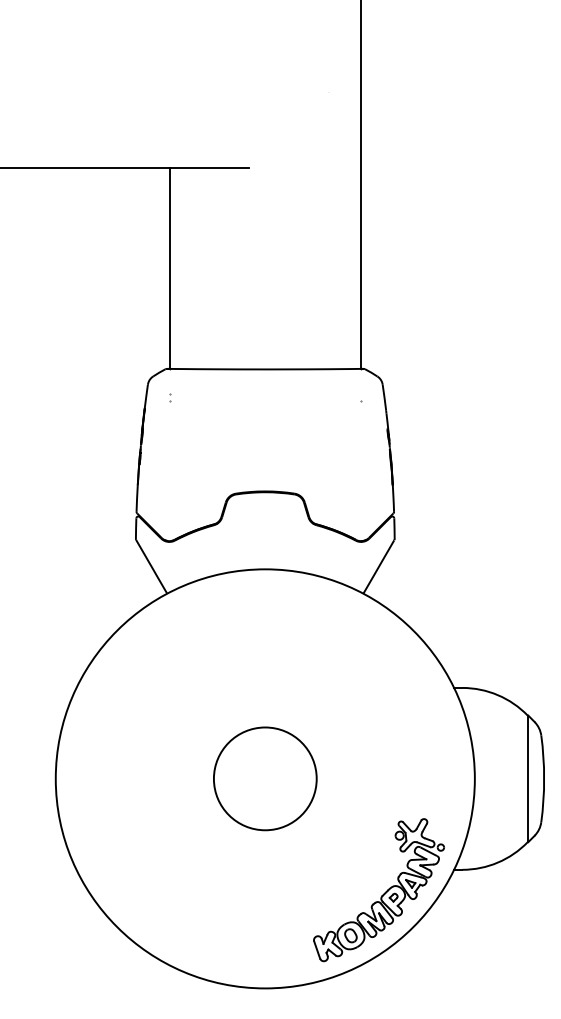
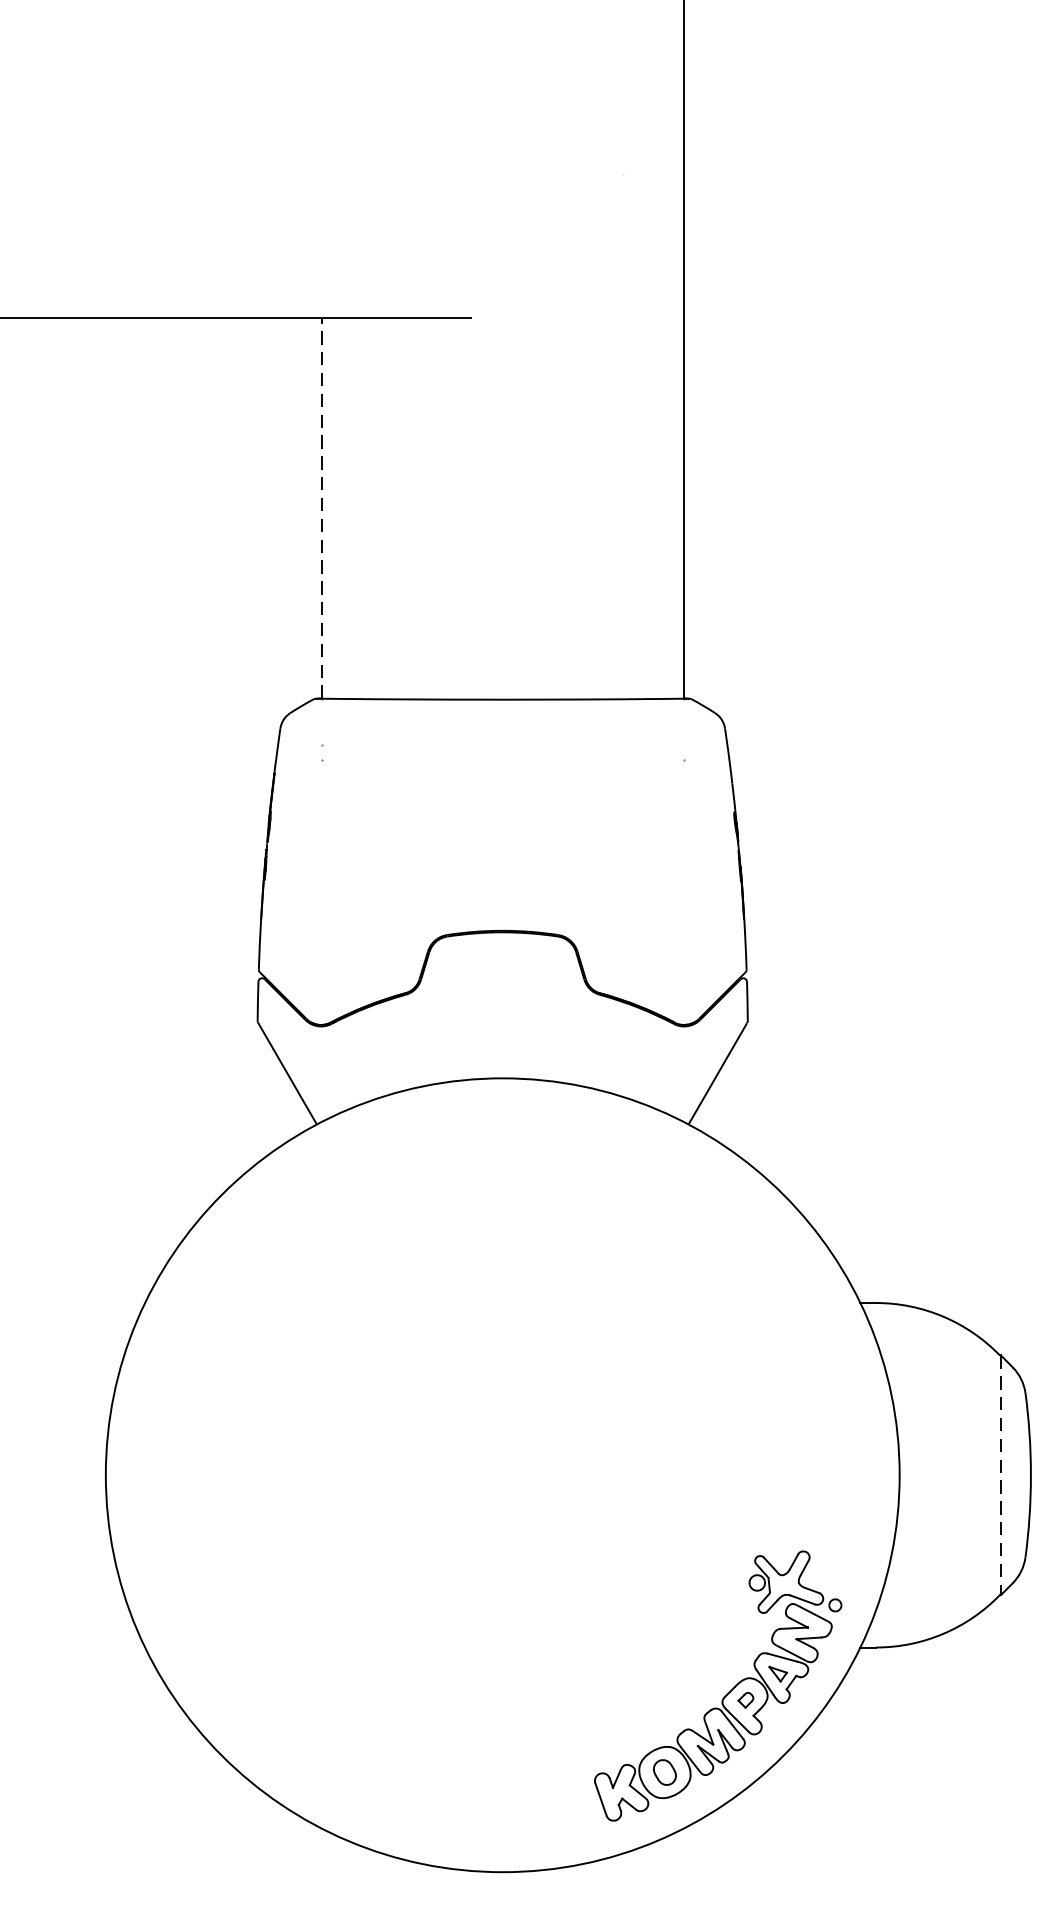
line: (169, 268) -> (321, 508), solid -> dashed
circle: (265, 778) -> (503, 1474), removed
line: (528, 779) -> (1001, 1476), solid -> dashed

